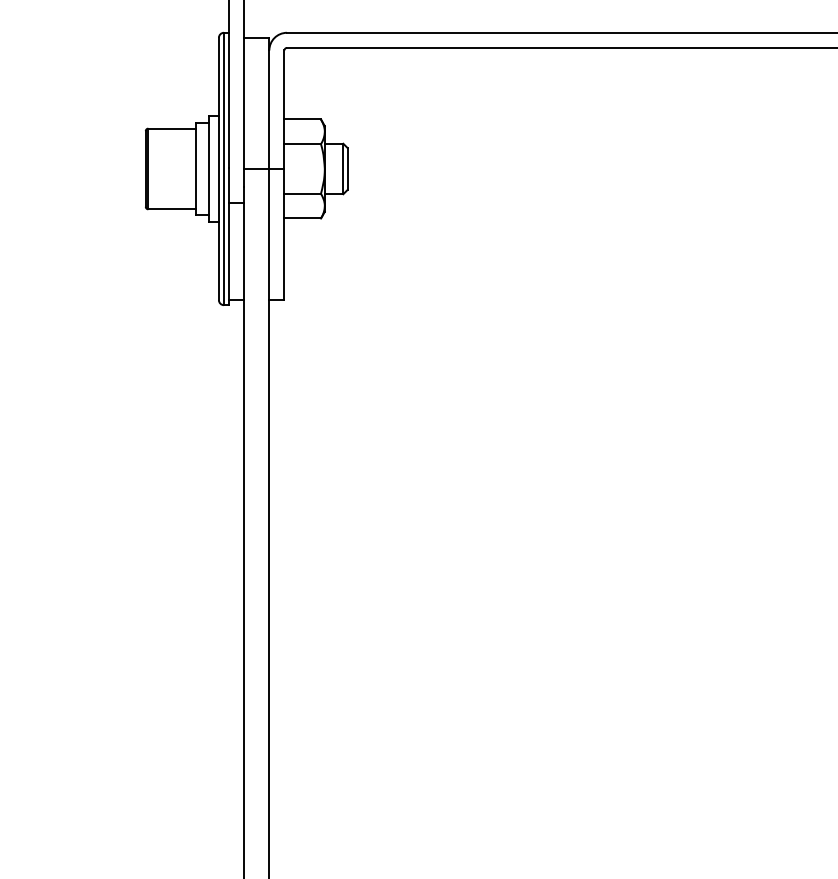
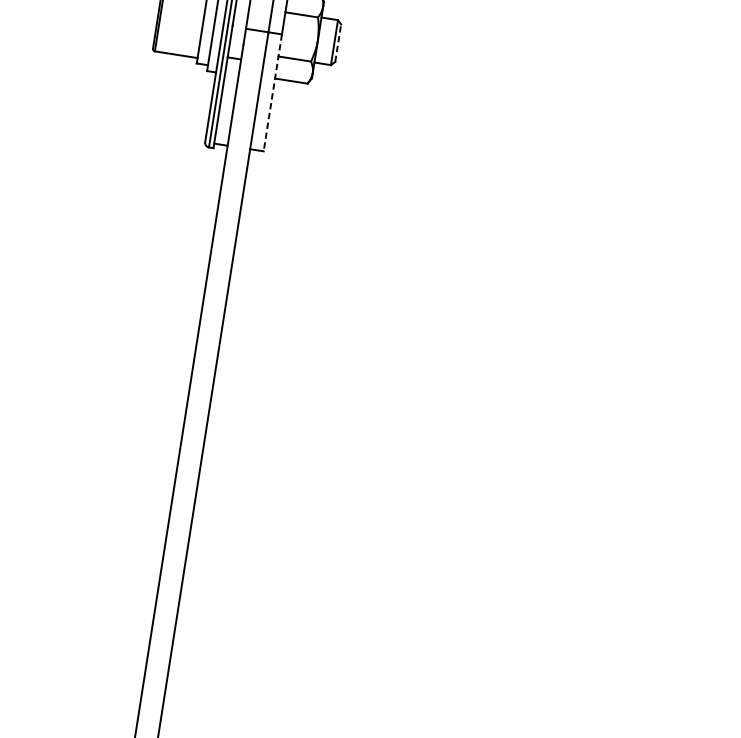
line: (347, 168) -> (338, 42), solid -> dashed
line: (284, 234) -> (272, 92), solid -> dashed

